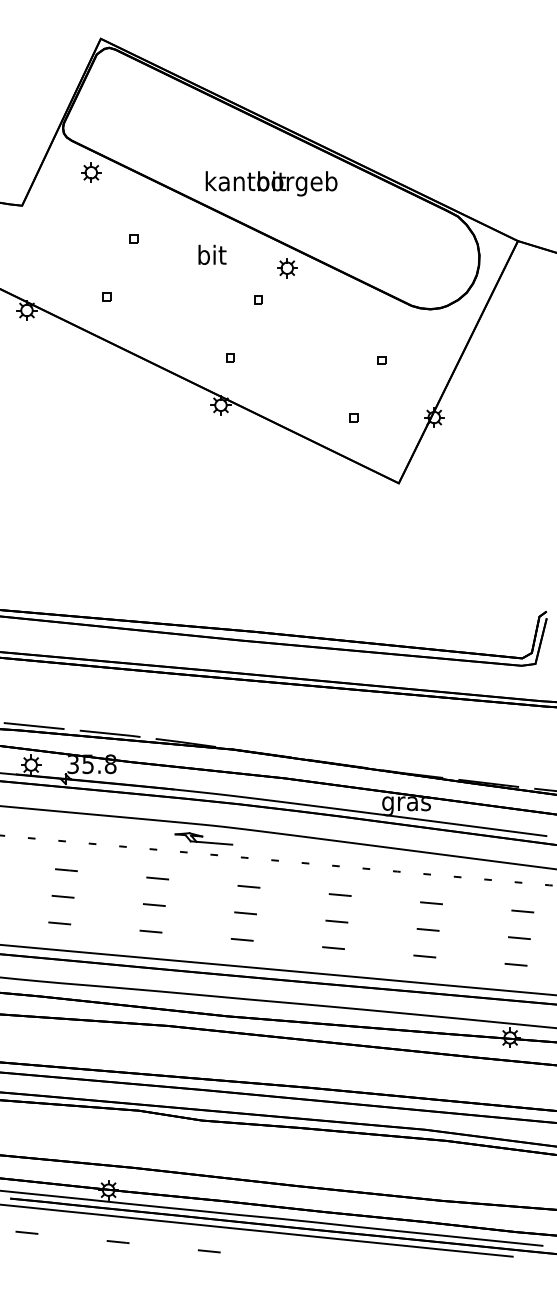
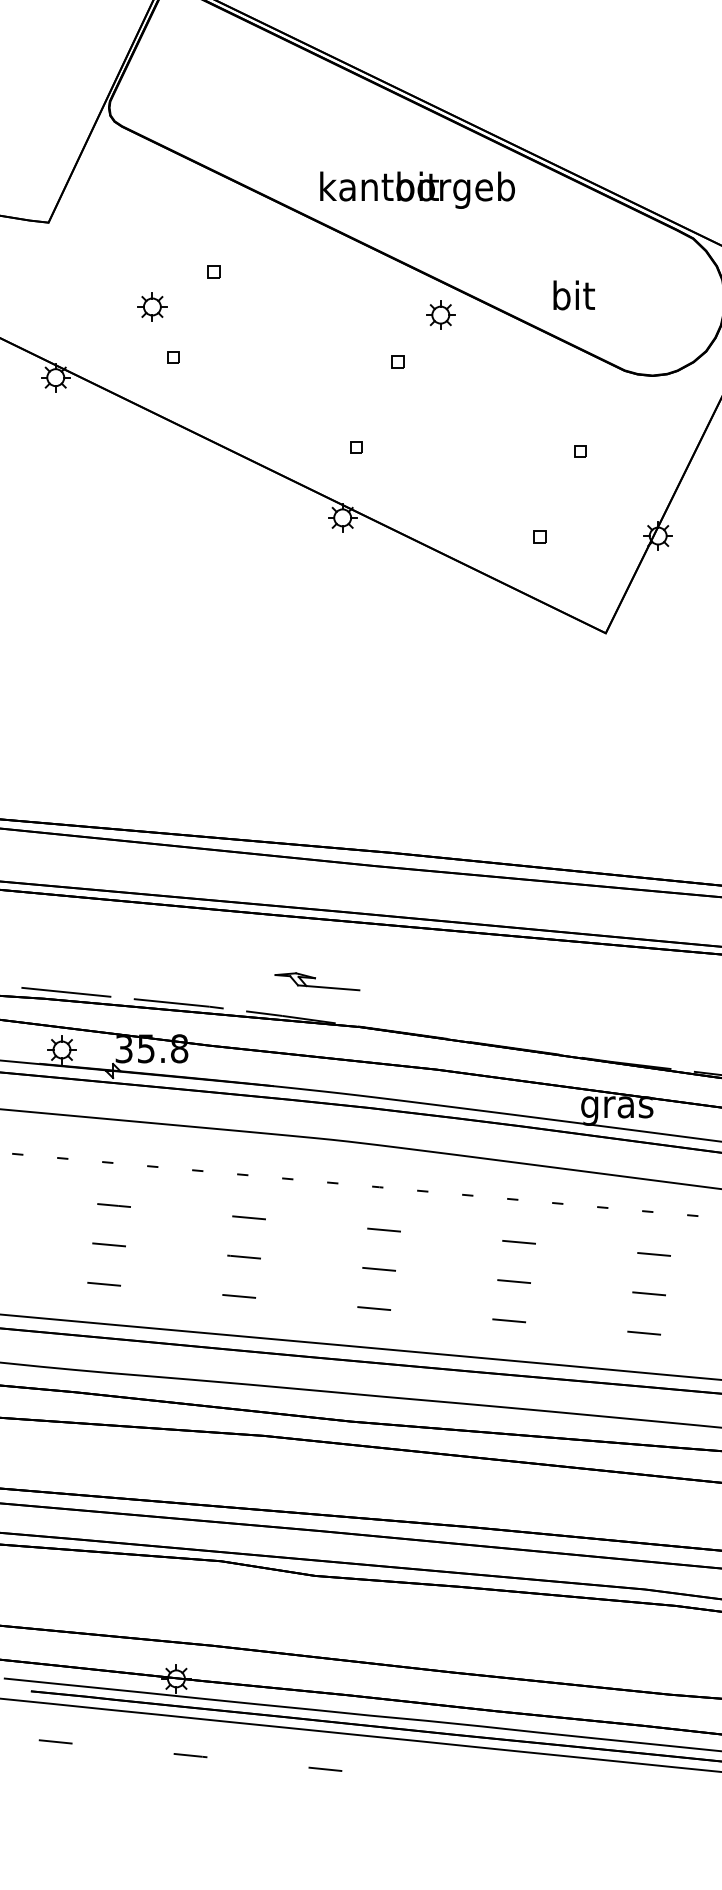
part: (91, 172) -> (152, 306), moved
text: (212, 254) -> (574, 294), moved
part: (203, 838) -> (316, 981), moved

